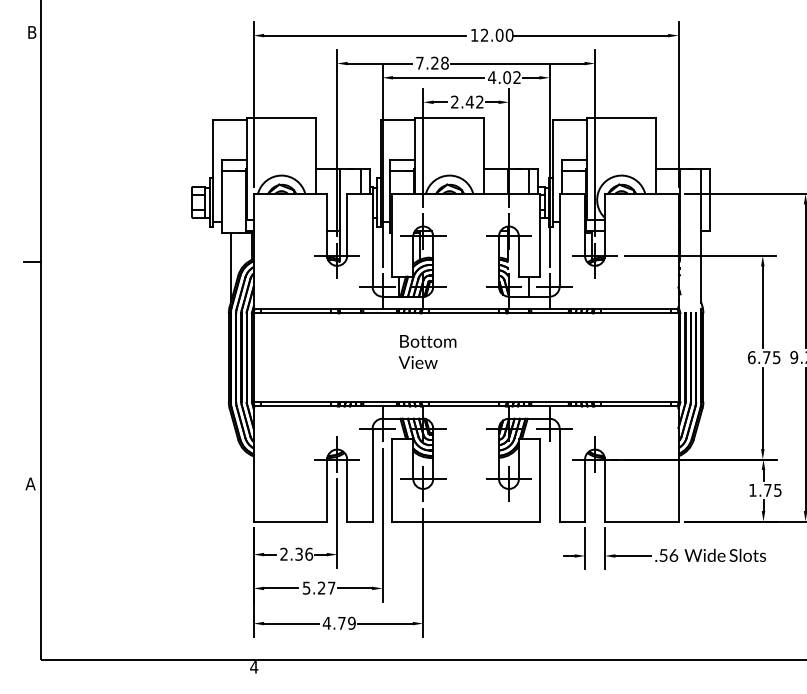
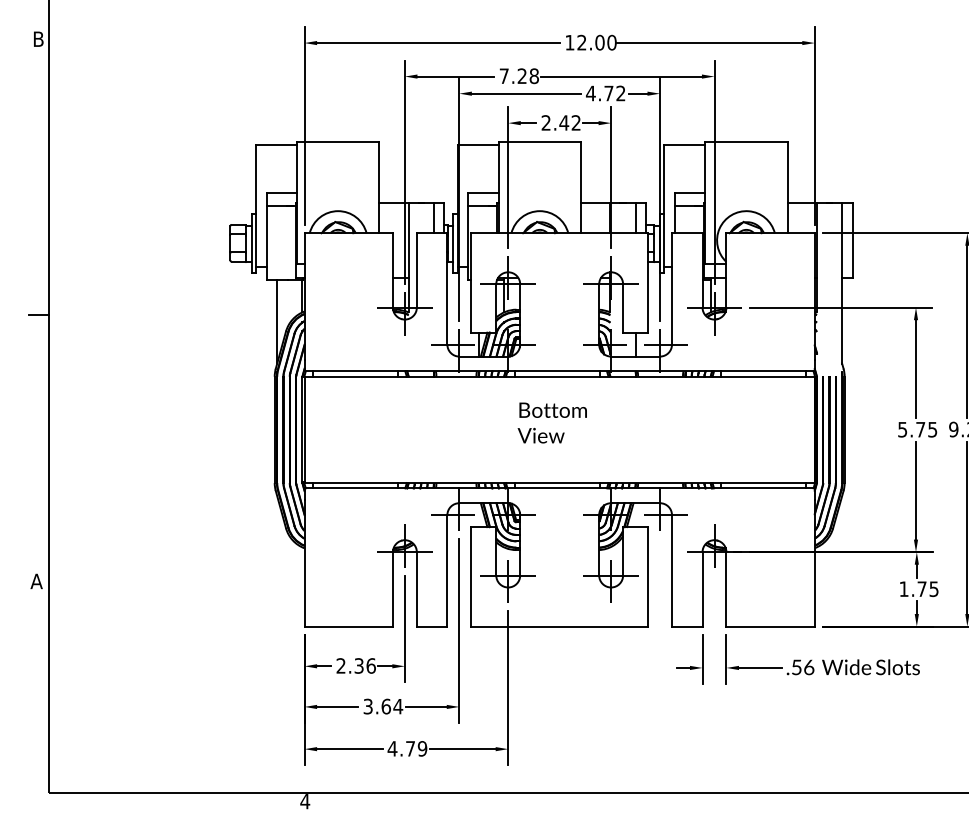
text: (506, 77) -> (608, 93), 4.02 -> 4.72
text: (426, 351) -> (551, 422), moved
text: (751, 357) -> (902, 429), 6.75 -> 5.75
text: (319, 588) -> (383, 706), 5.27 -> 3.64

